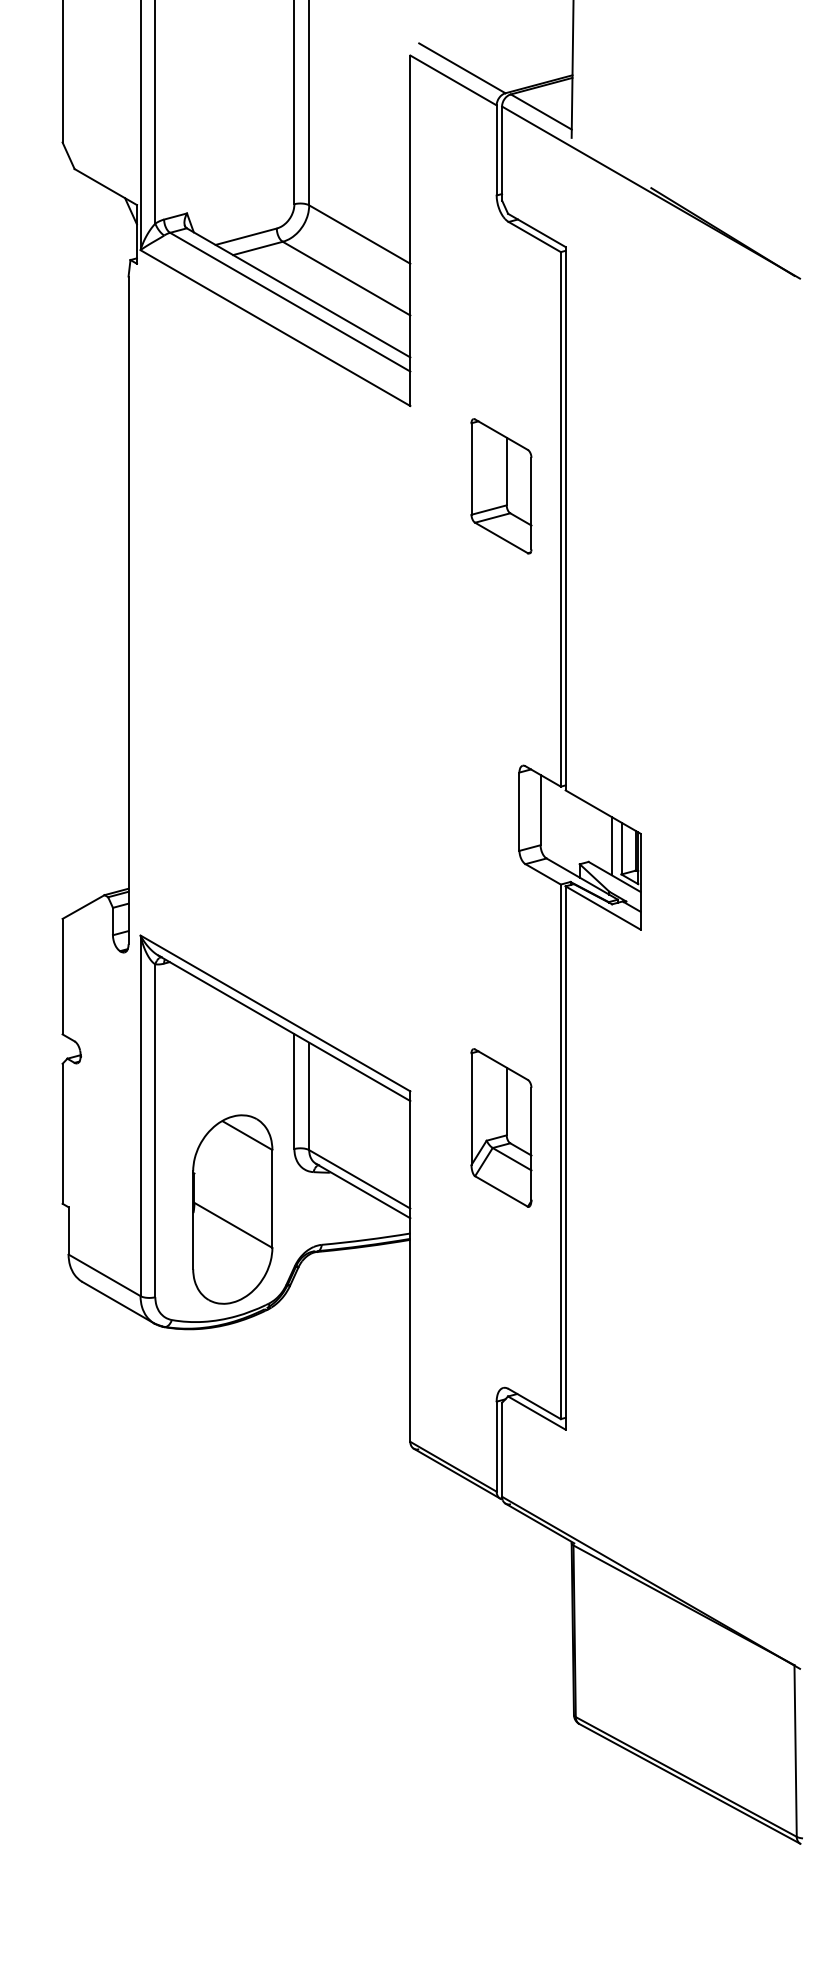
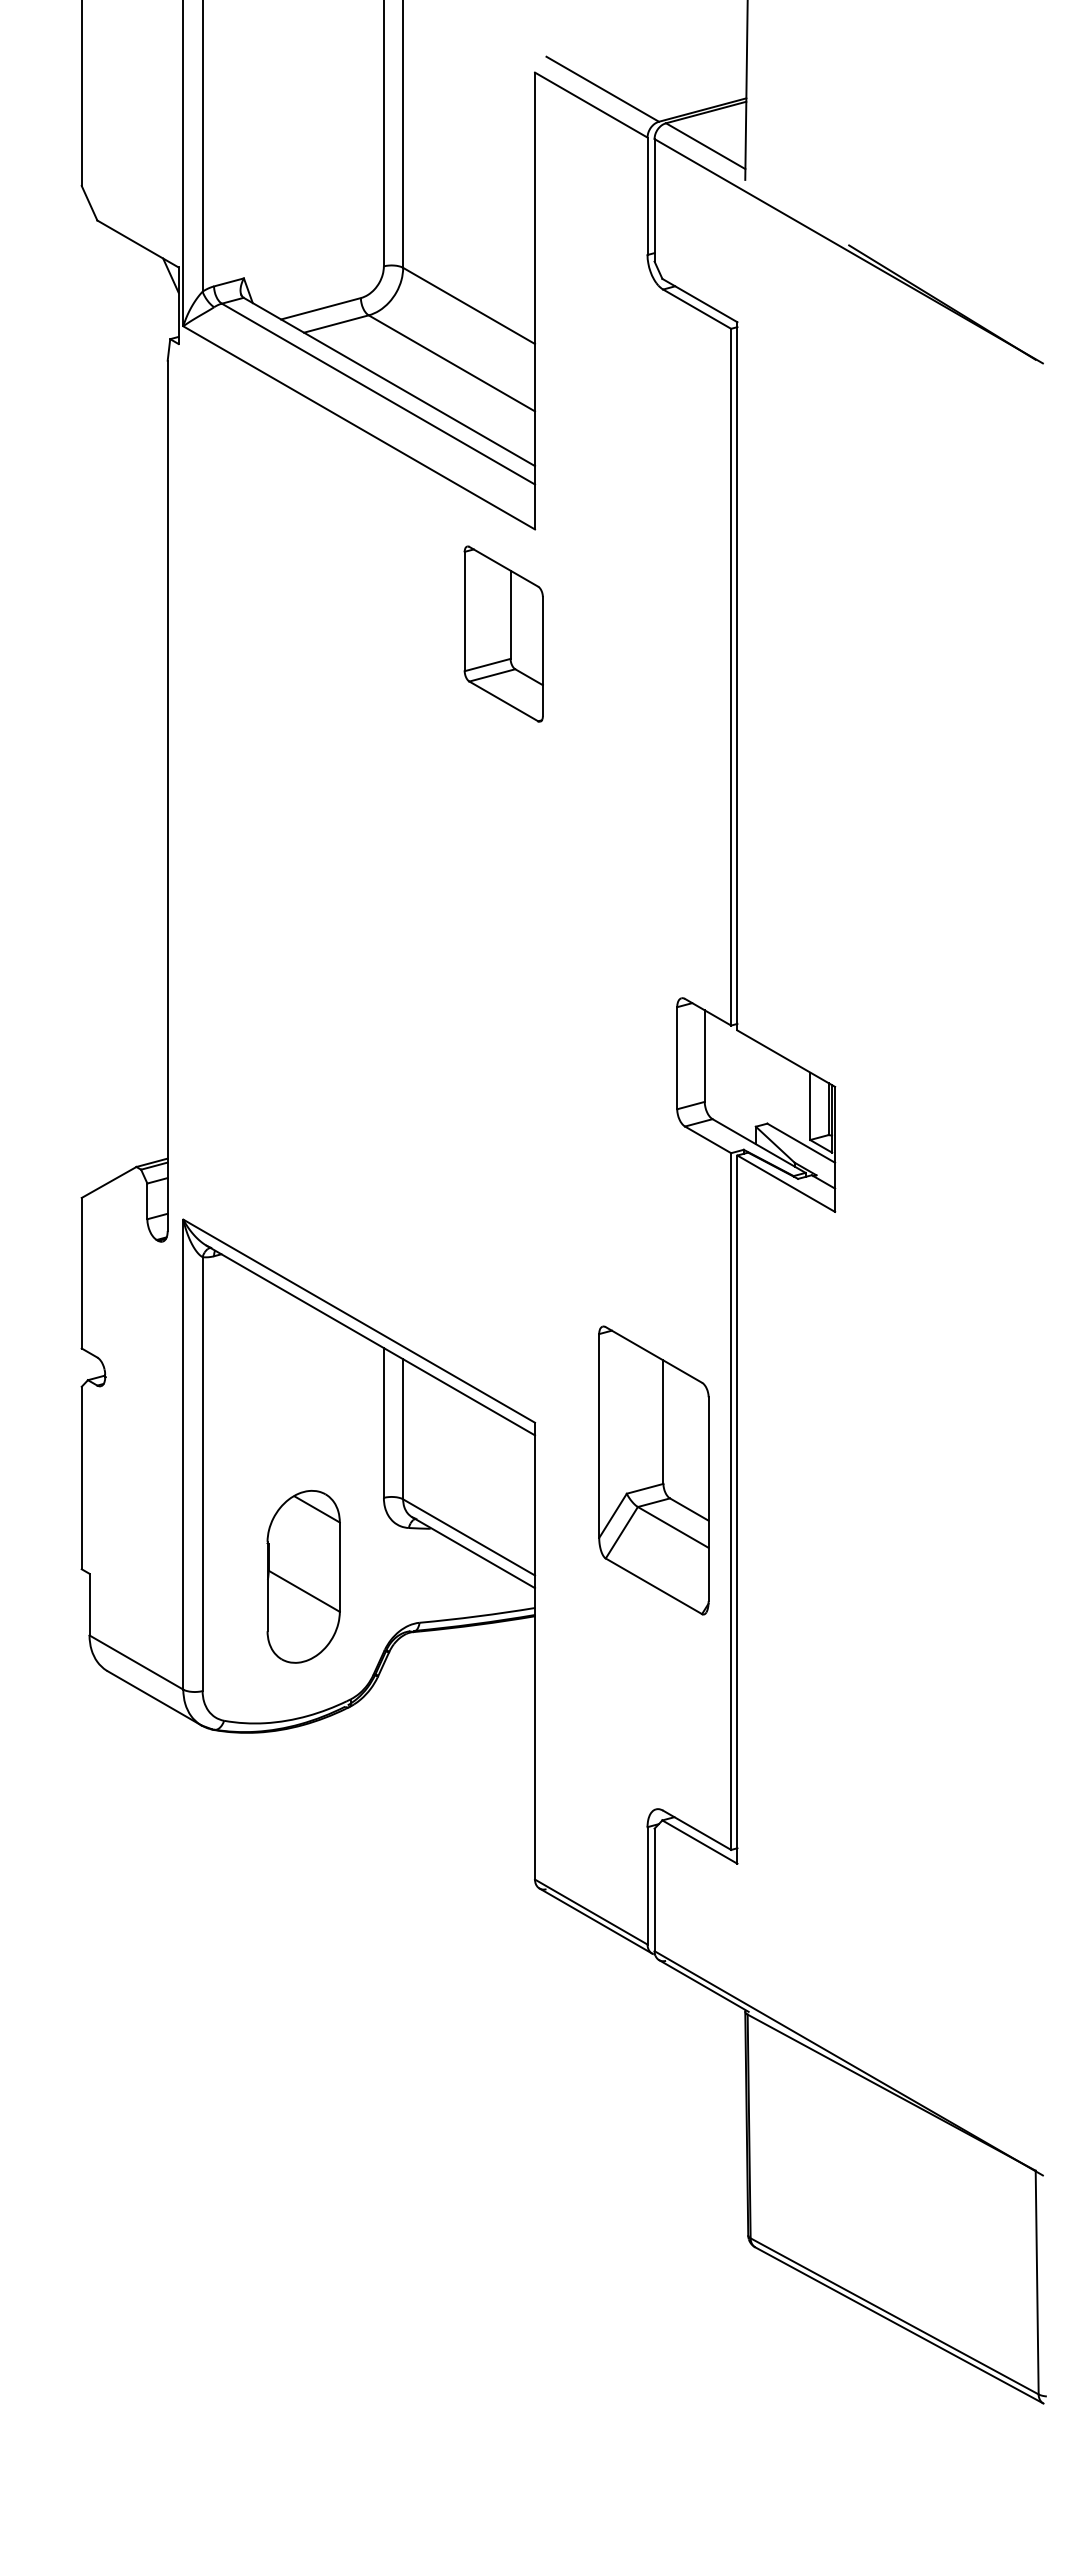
part: (501, 485) -> (503, 633), moved
line: (611, 846) -> (797, 1103), removed
part: (501, 1128) -> (653, 1470), size x1.4
part: (232, 1209) -> (303, 1576), size x0.7

